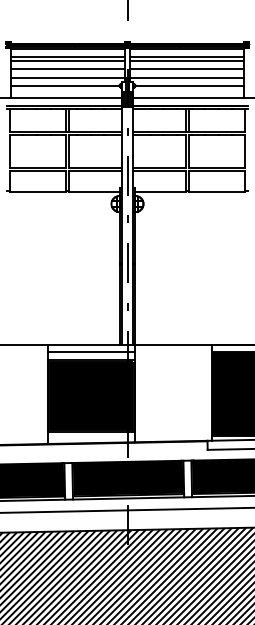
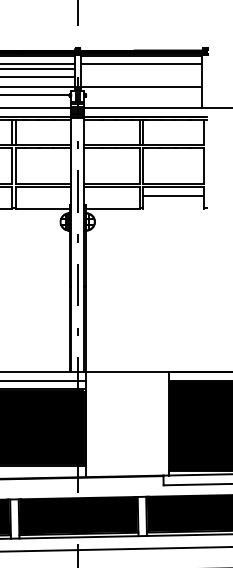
line: (186, 61) -> (140, 69), removed
line: (186, 68) -> (140, 76), removed
line: (188, 85) -> (143, 94), removed
line: (216, 192) -> (173, 196), moved

